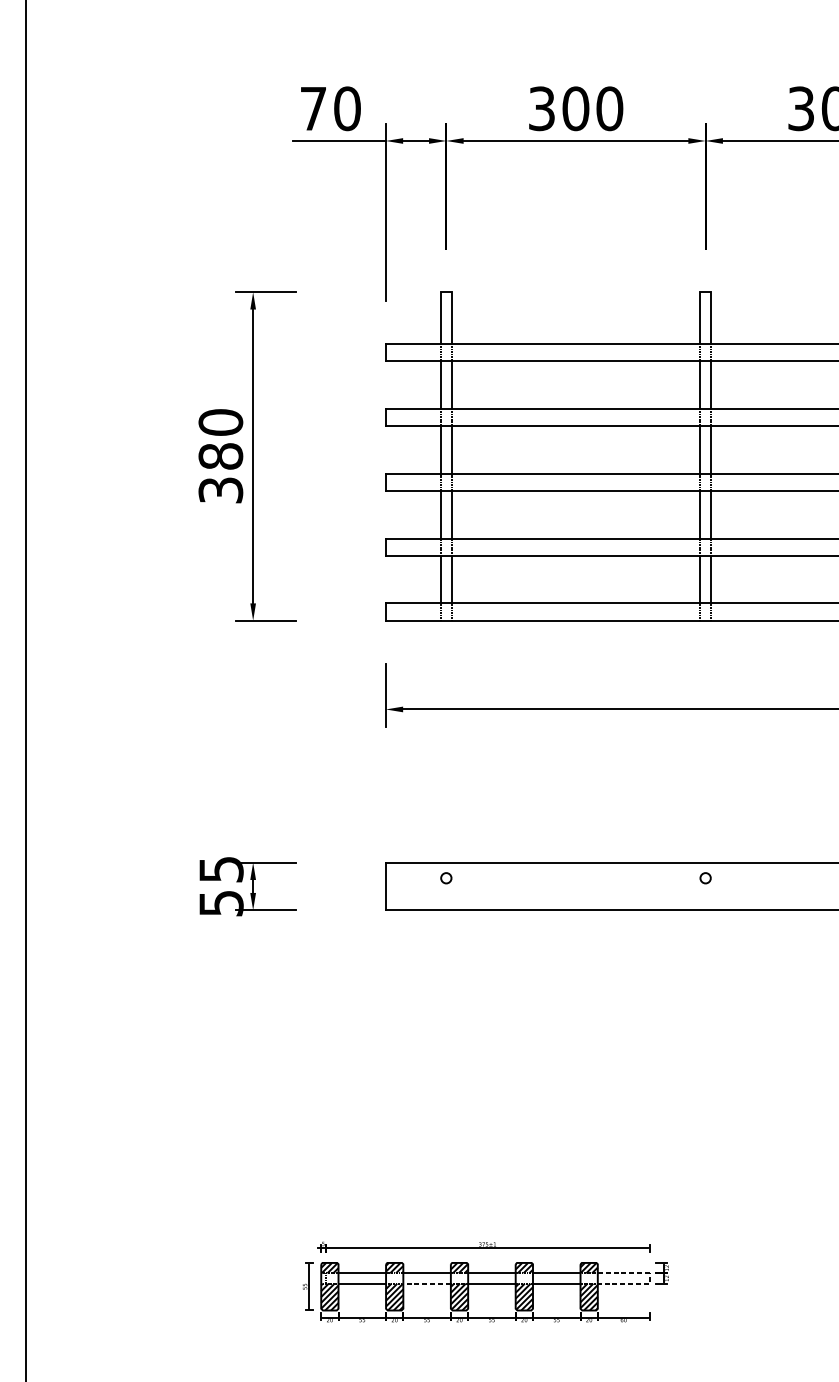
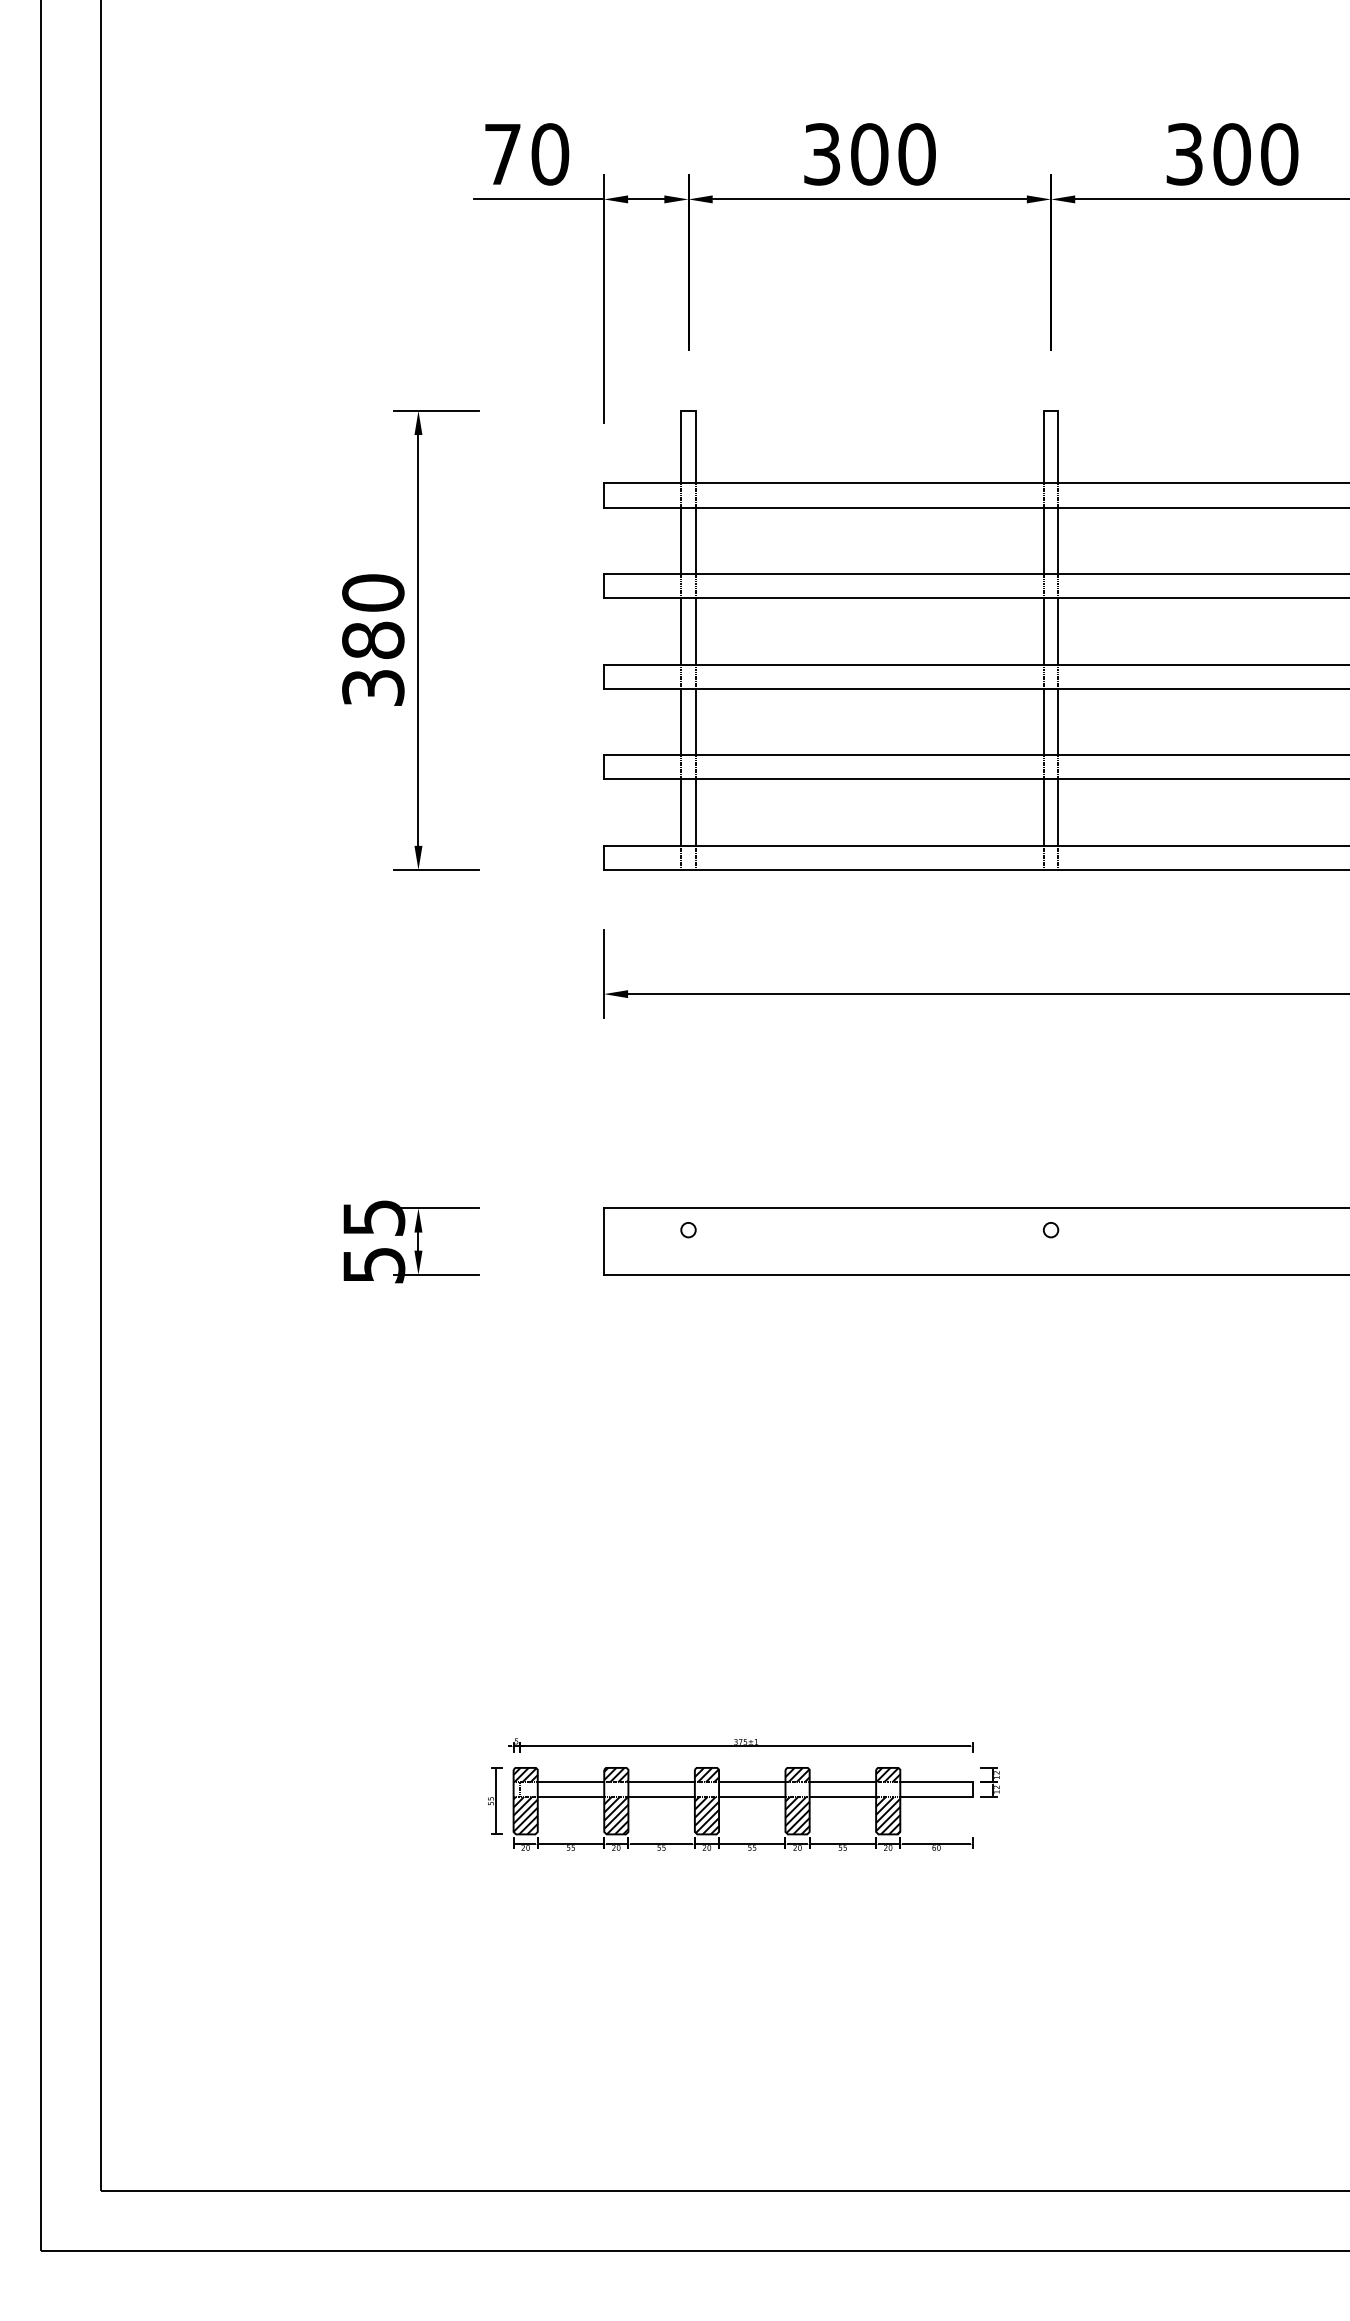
line: (649, 1279) -> (972, 1790), dashed -> solid
line: (427, 1283) -> (661, 1796), dashed -> solid

